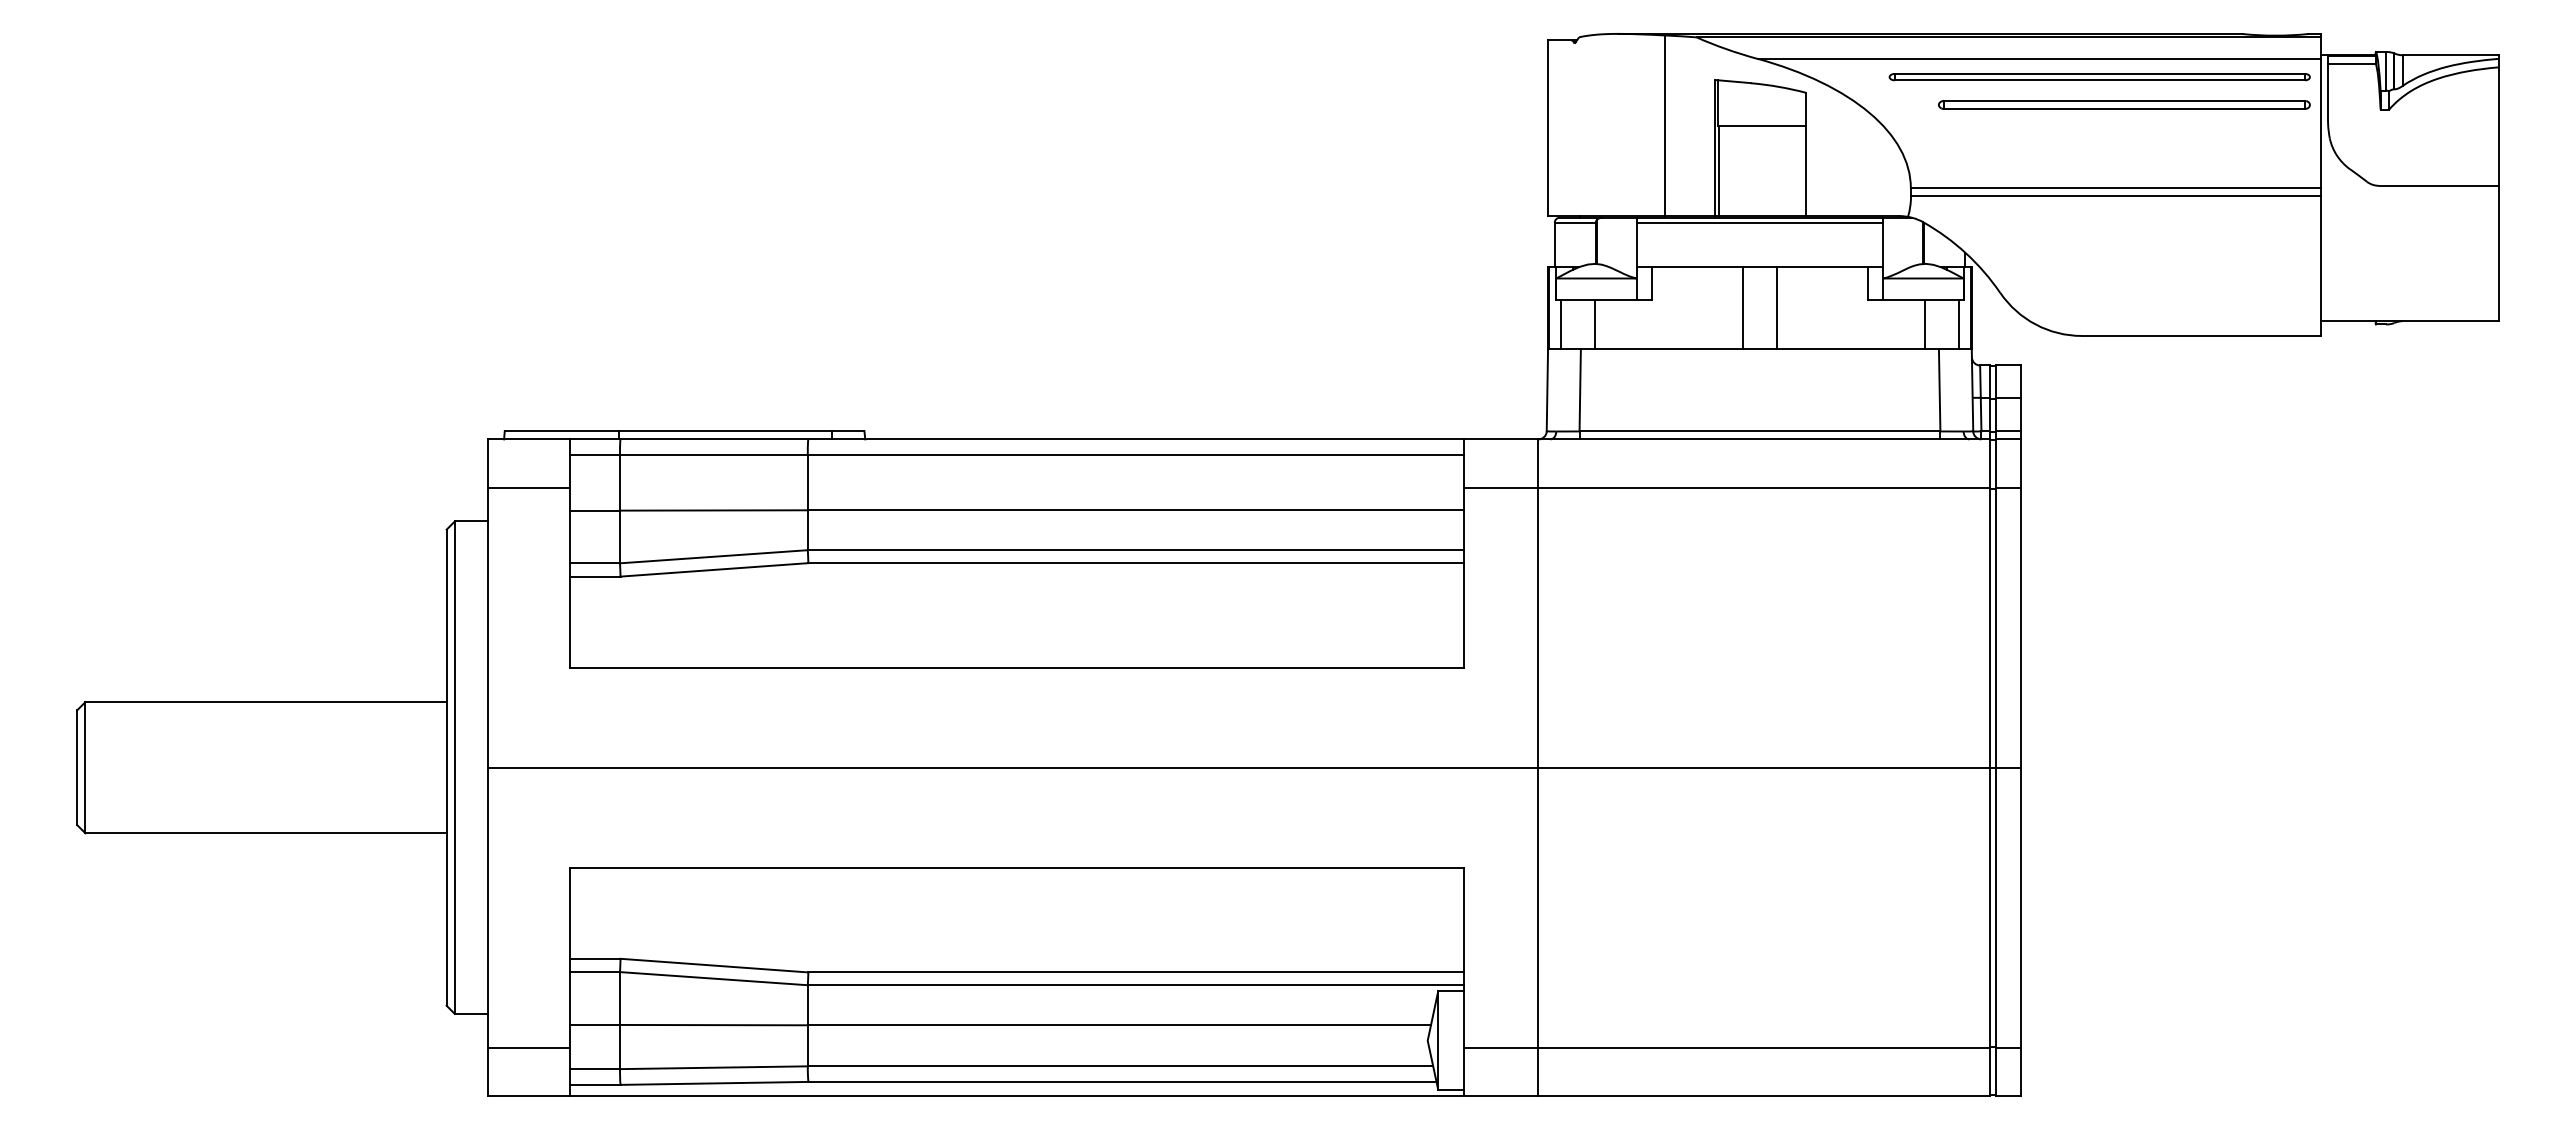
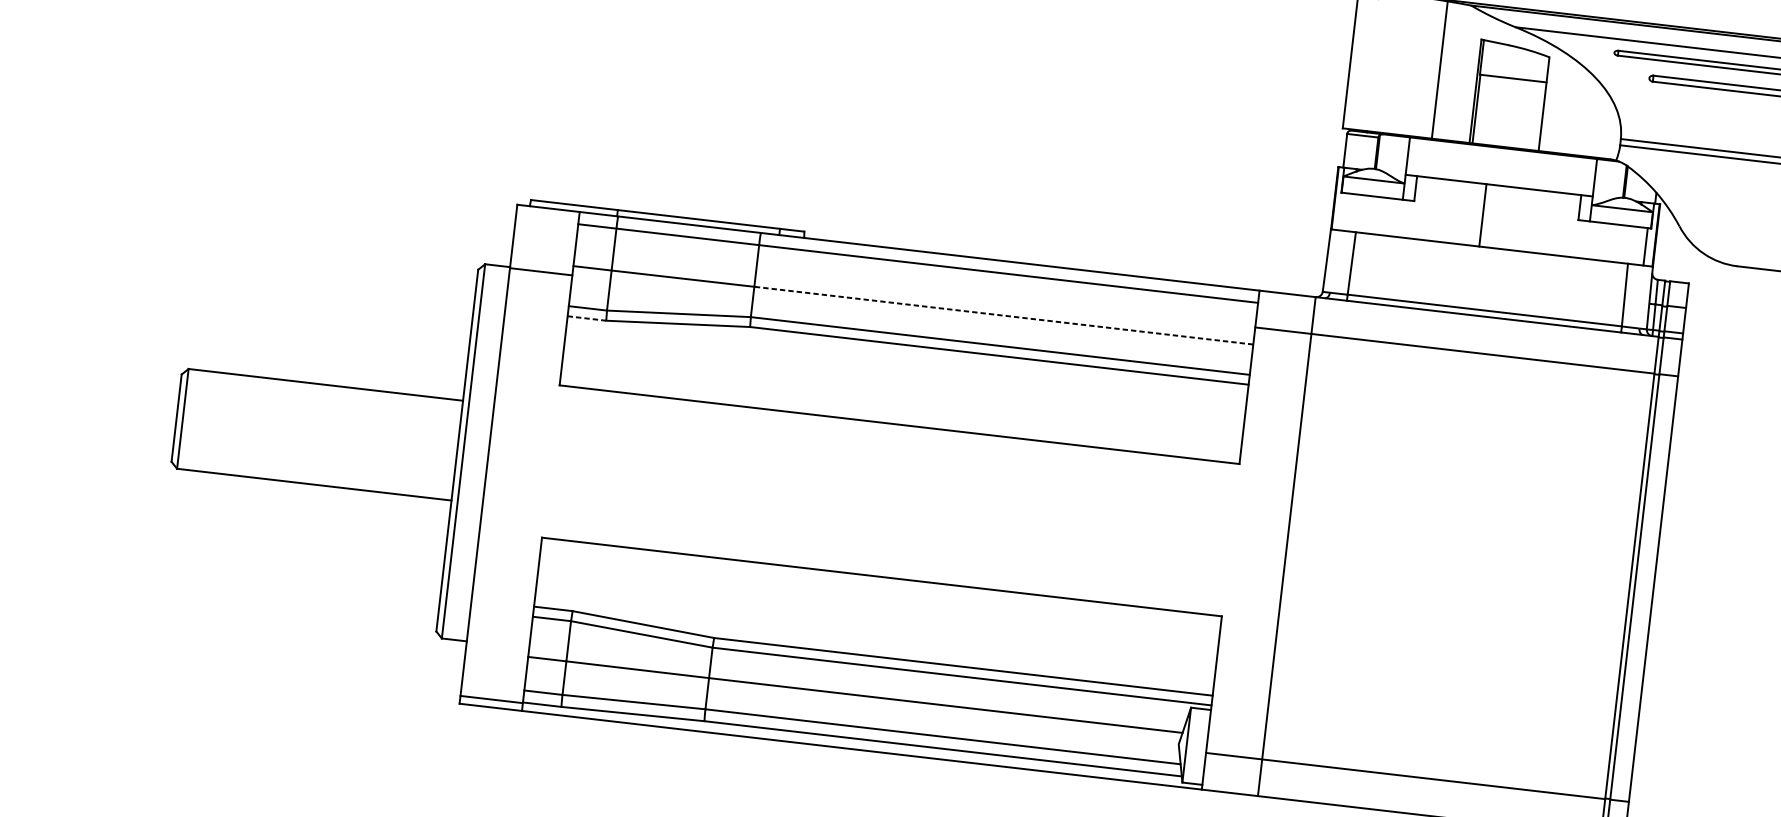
line: (1759, 222) -> (1502, 151), removed
line: (1776, 308) -> (1508, 218), removed
line: (1560, 324) -> (1342, 211), removed
line: (1594, 324) -> (1368, 214), removed
line: (1925, 324) -> (1619, 243), removed
line: (528, 487) -> (541, 271), moved
line: (1135, 510) -> (1003, 315), solid -> dashed
line: (595, 576) -> (587, 318), solid -> dashed
line: (1254, 767) -> (1071, 521), removed
line: (528, 1047) -> (491, 699), moved

